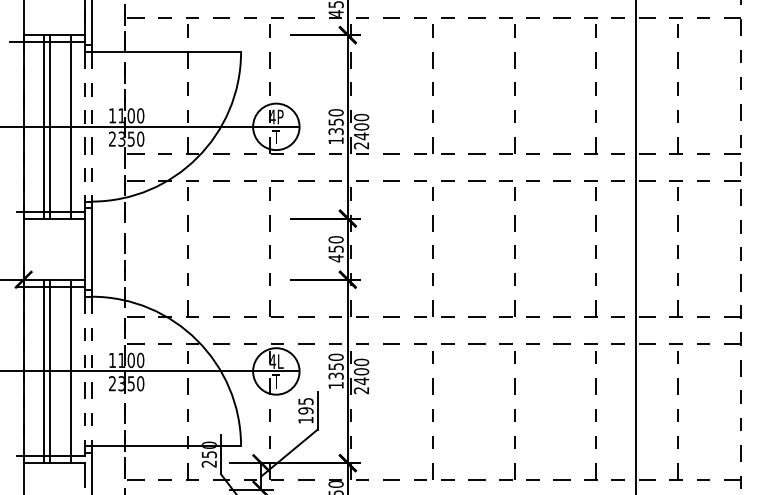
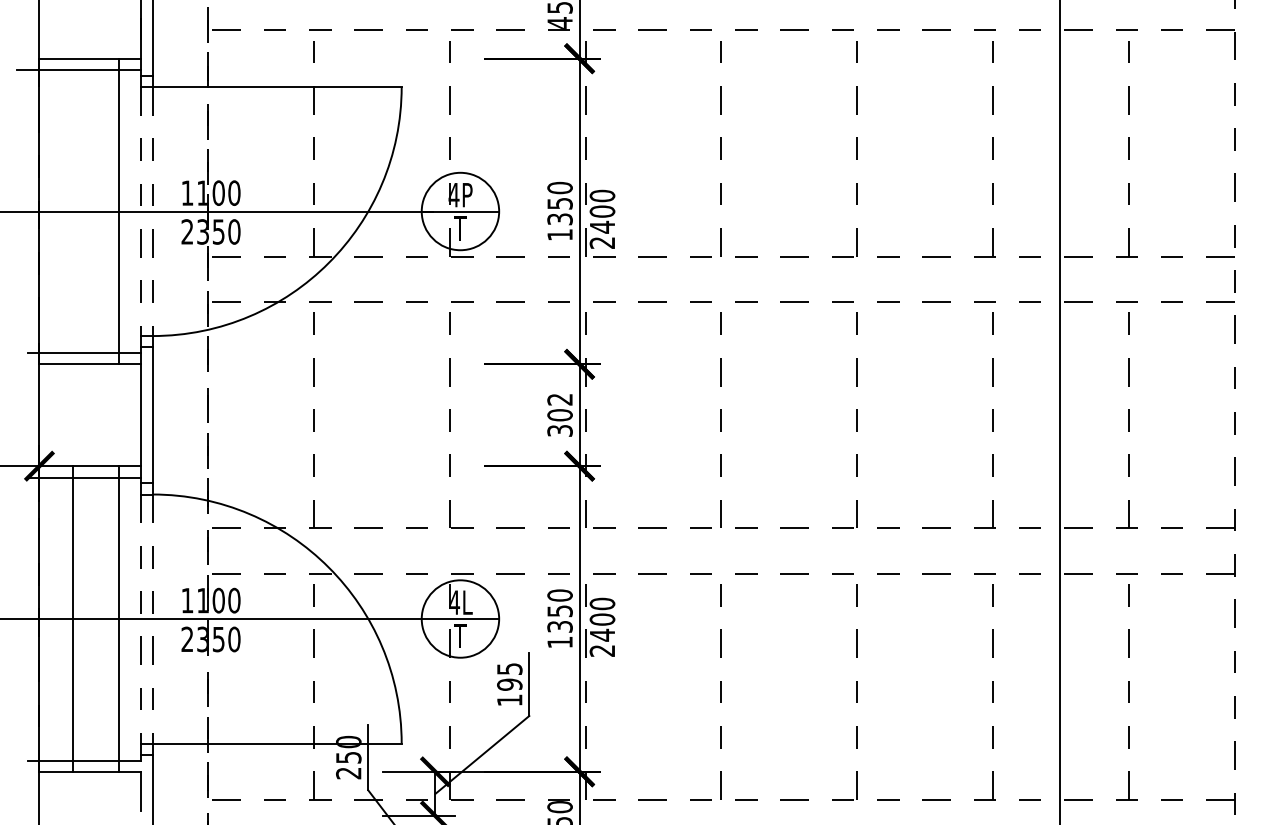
line: (44, 126) -> (74, 210), removed
line: (50, 126) -> (84, 210), removed
text: (335, 249) -> (559, 415), 450 -> 302
line: (50, 371) -> (84, 619), removed

